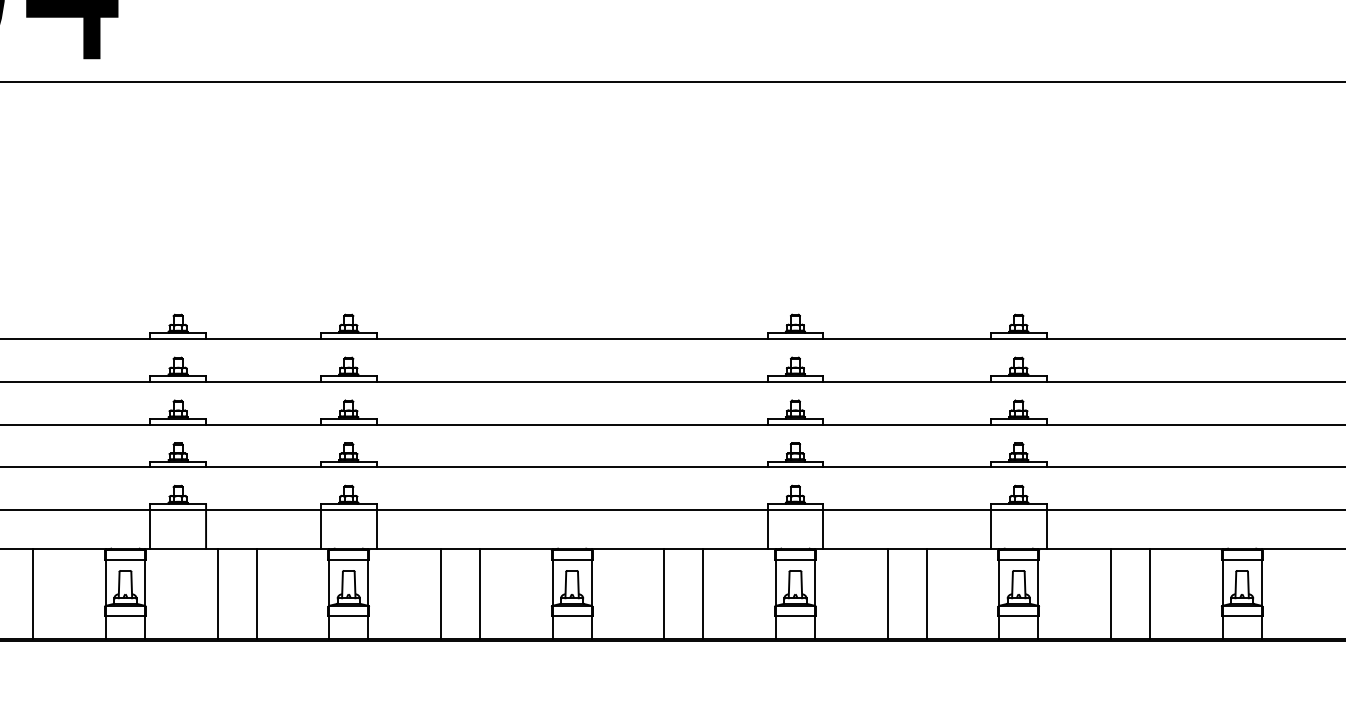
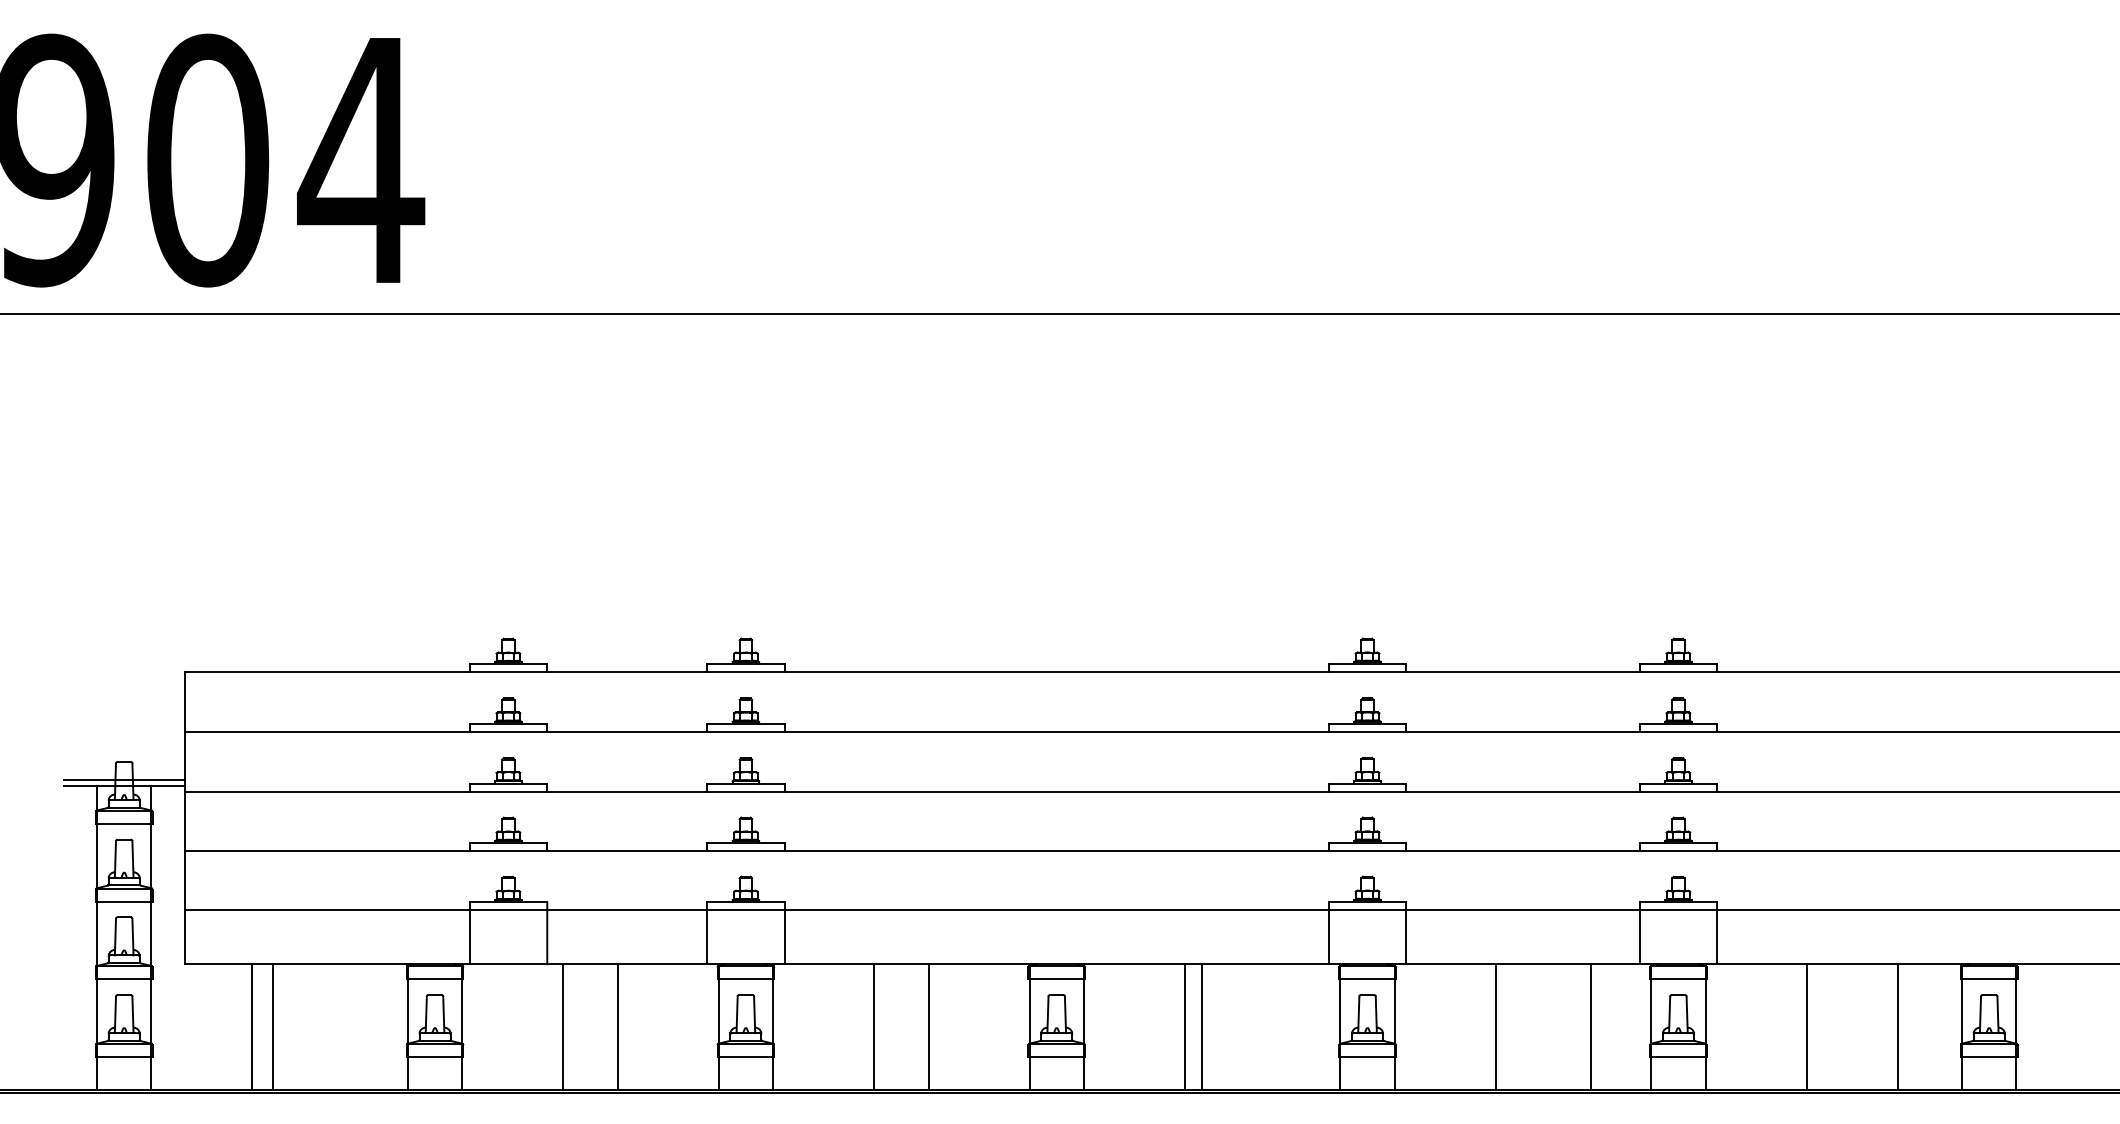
line: (33, 594) -> (272, 1027), moved
line: (703, 594) -> (1202, 1027), moved
line: (926, 594) -> (1591, 1027), moved
line: (1150, 594) -> (1898, 1027), moved

